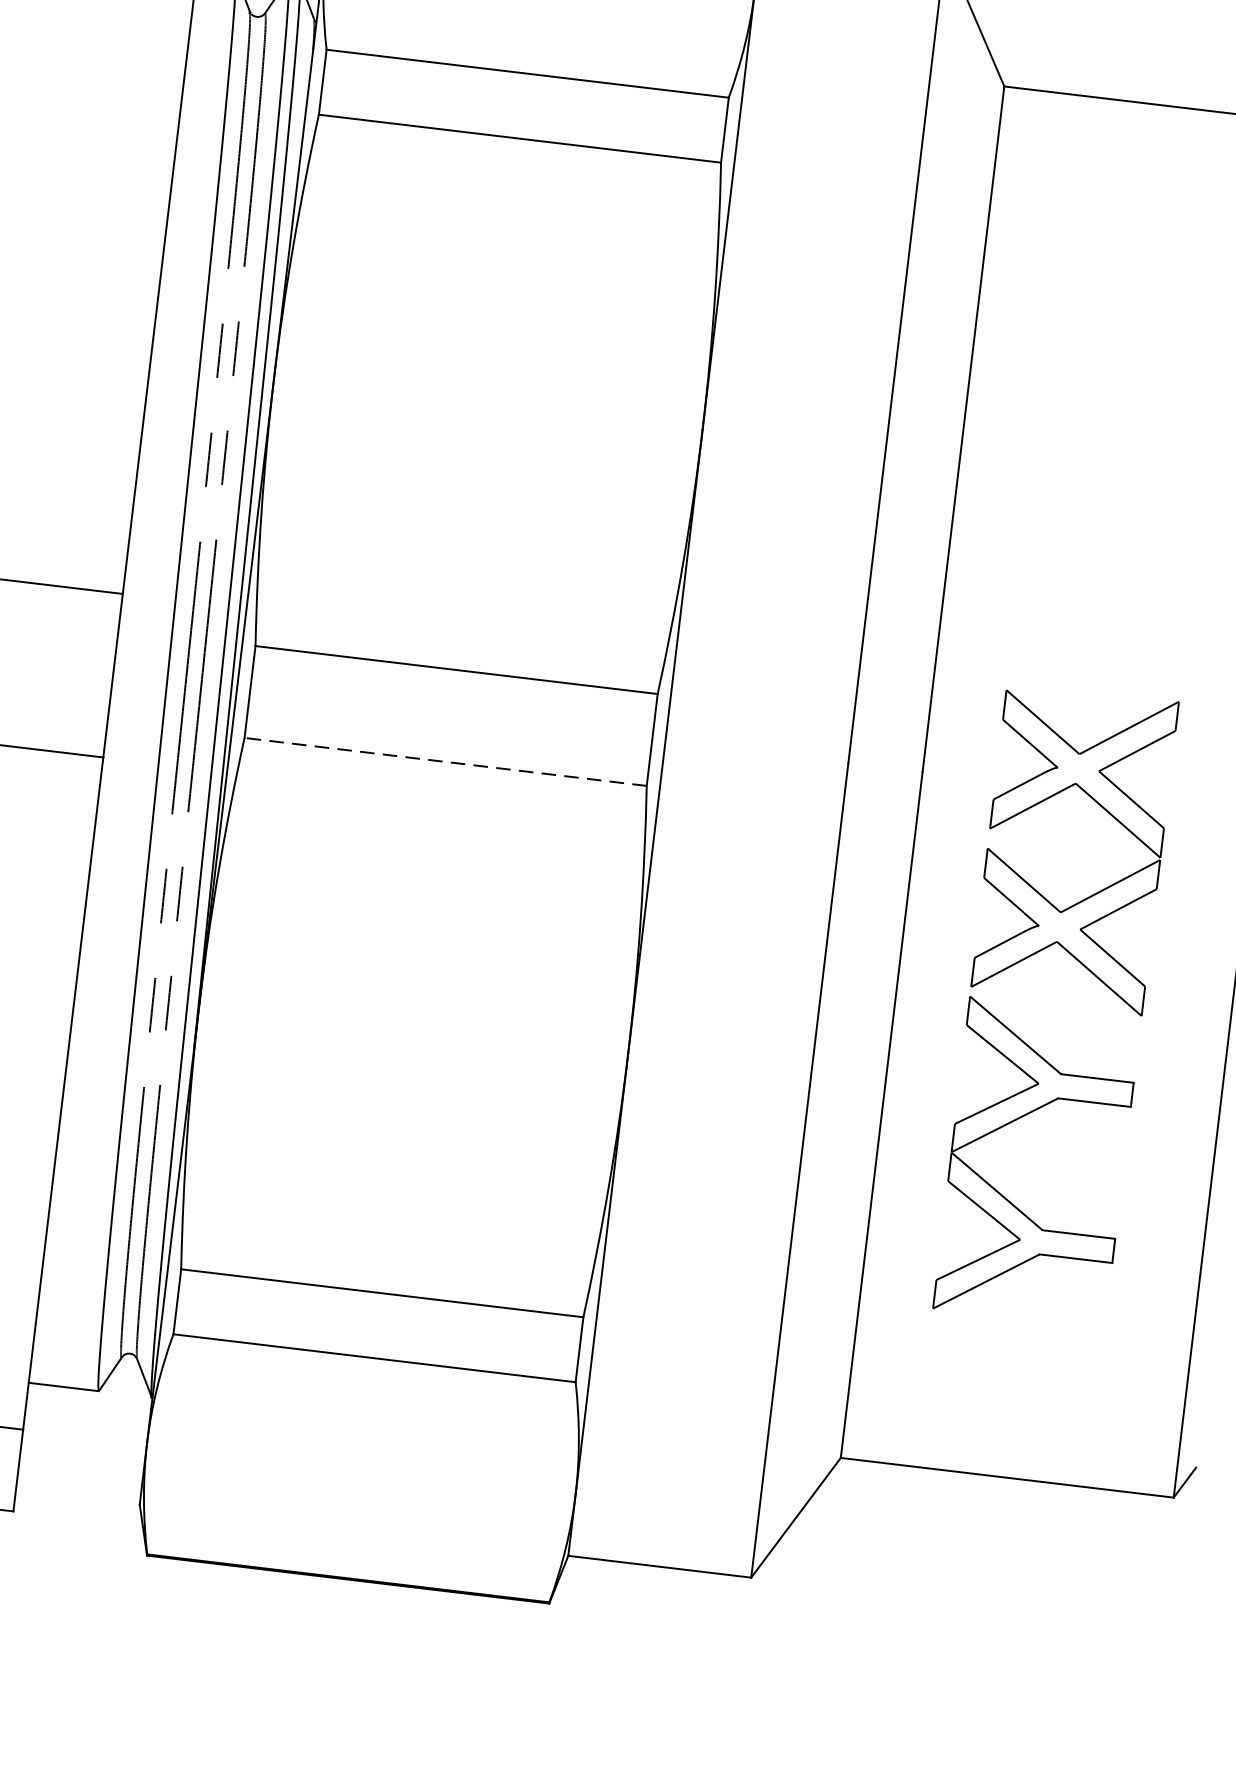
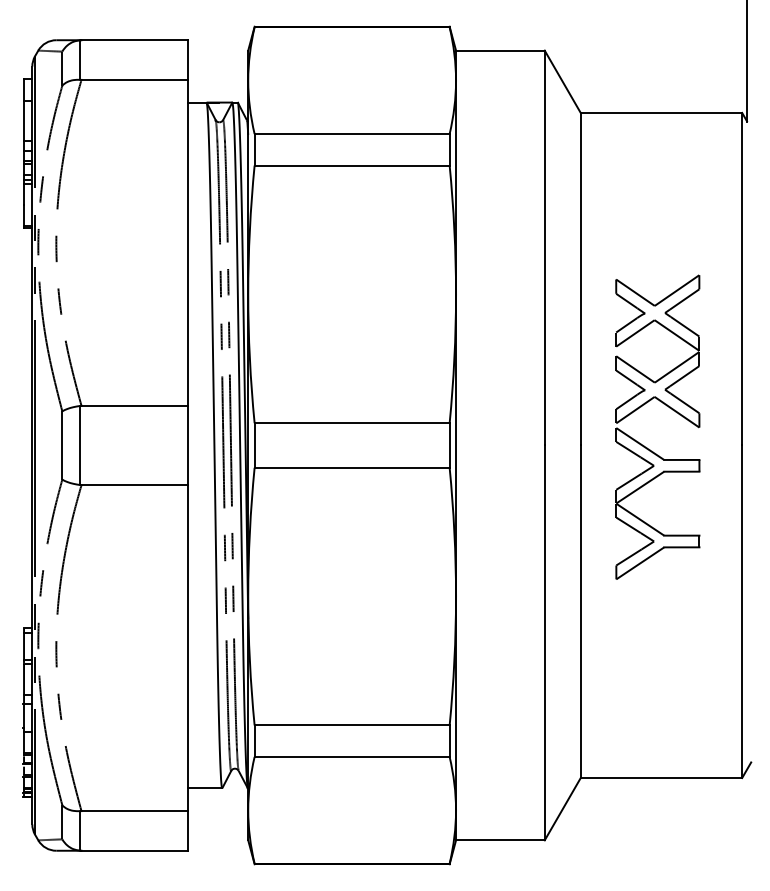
line: (446, 761) -> (352, 467), dashed -> solid
part: (1084, 969) -> (669, 408), moved

